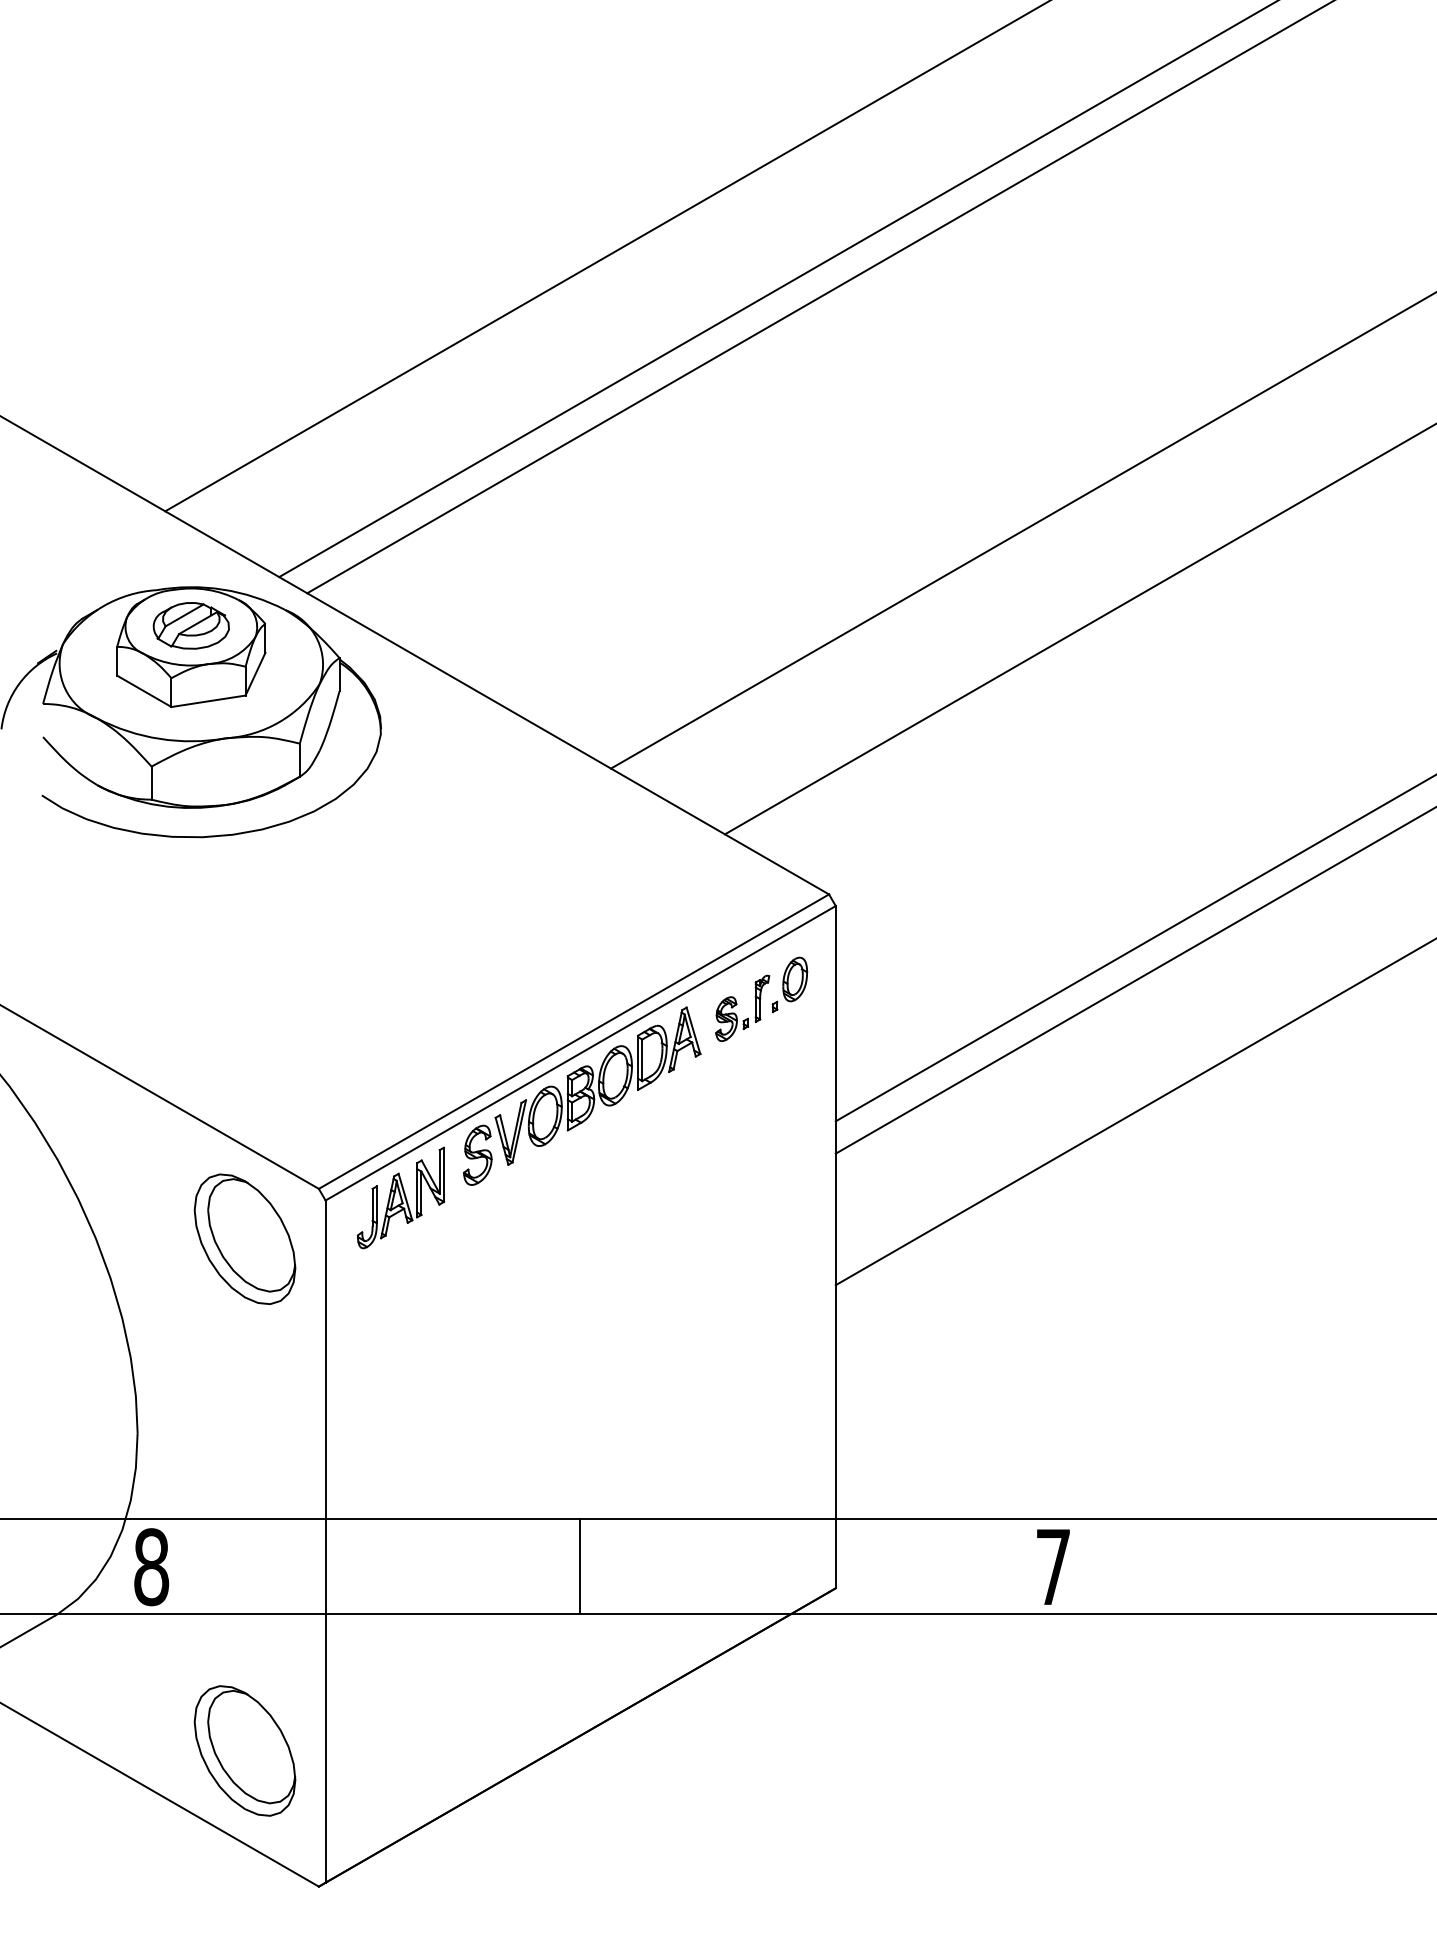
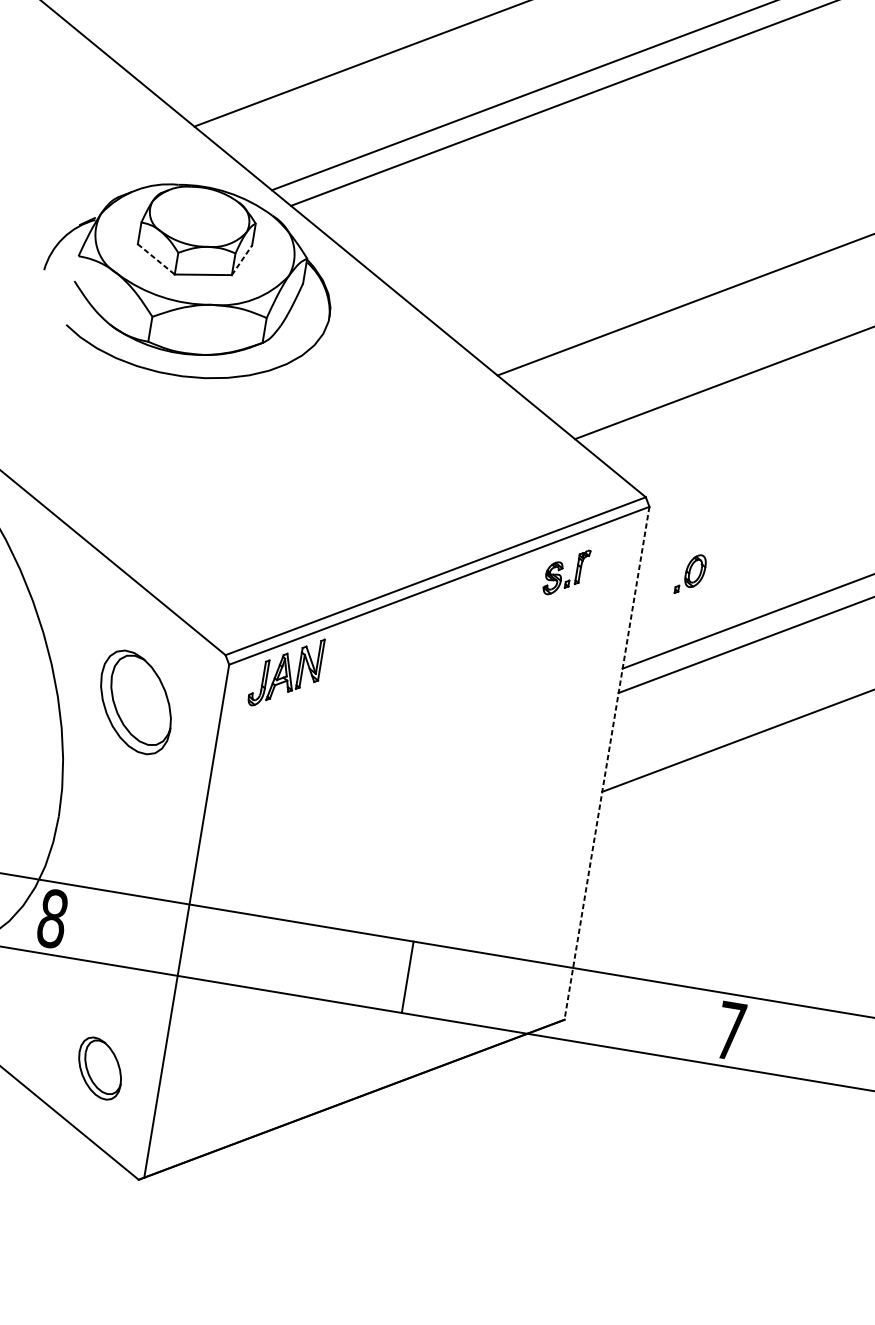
part: (190, 625) -> (199, 215), removed
line: (255, 674) -> (241, 260), solid -> dashed
line: (144, 691) -> (156, 259), solid -> dashed
part: (789, 984) -> (690, 574), moved
part: (582, 1095) -> (435, 617), removed
part: (244, 1238) -> (135, 701), moved
line: (835, 1247) -> (606, 763), solid -> dashed
line: (579, 1566) -> (407, 976), moved
part: (244, 1750) -> (99, 1068), size x0.6

